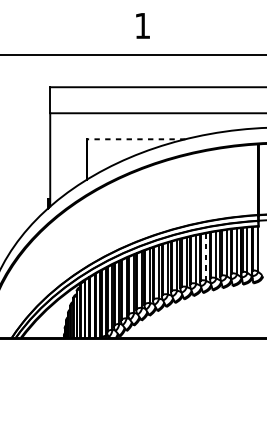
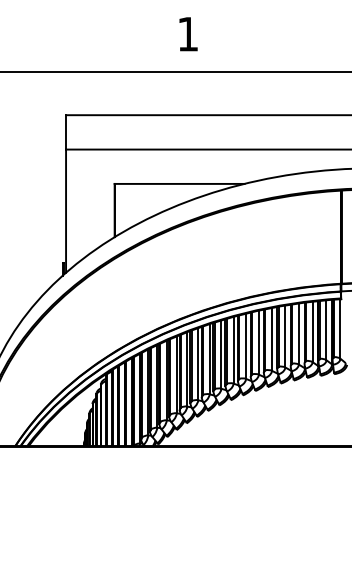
line: (136, 138) -> (179, 183), dashed -> solid
line: (205, 257) -> (271, 339), dashed -> solid

